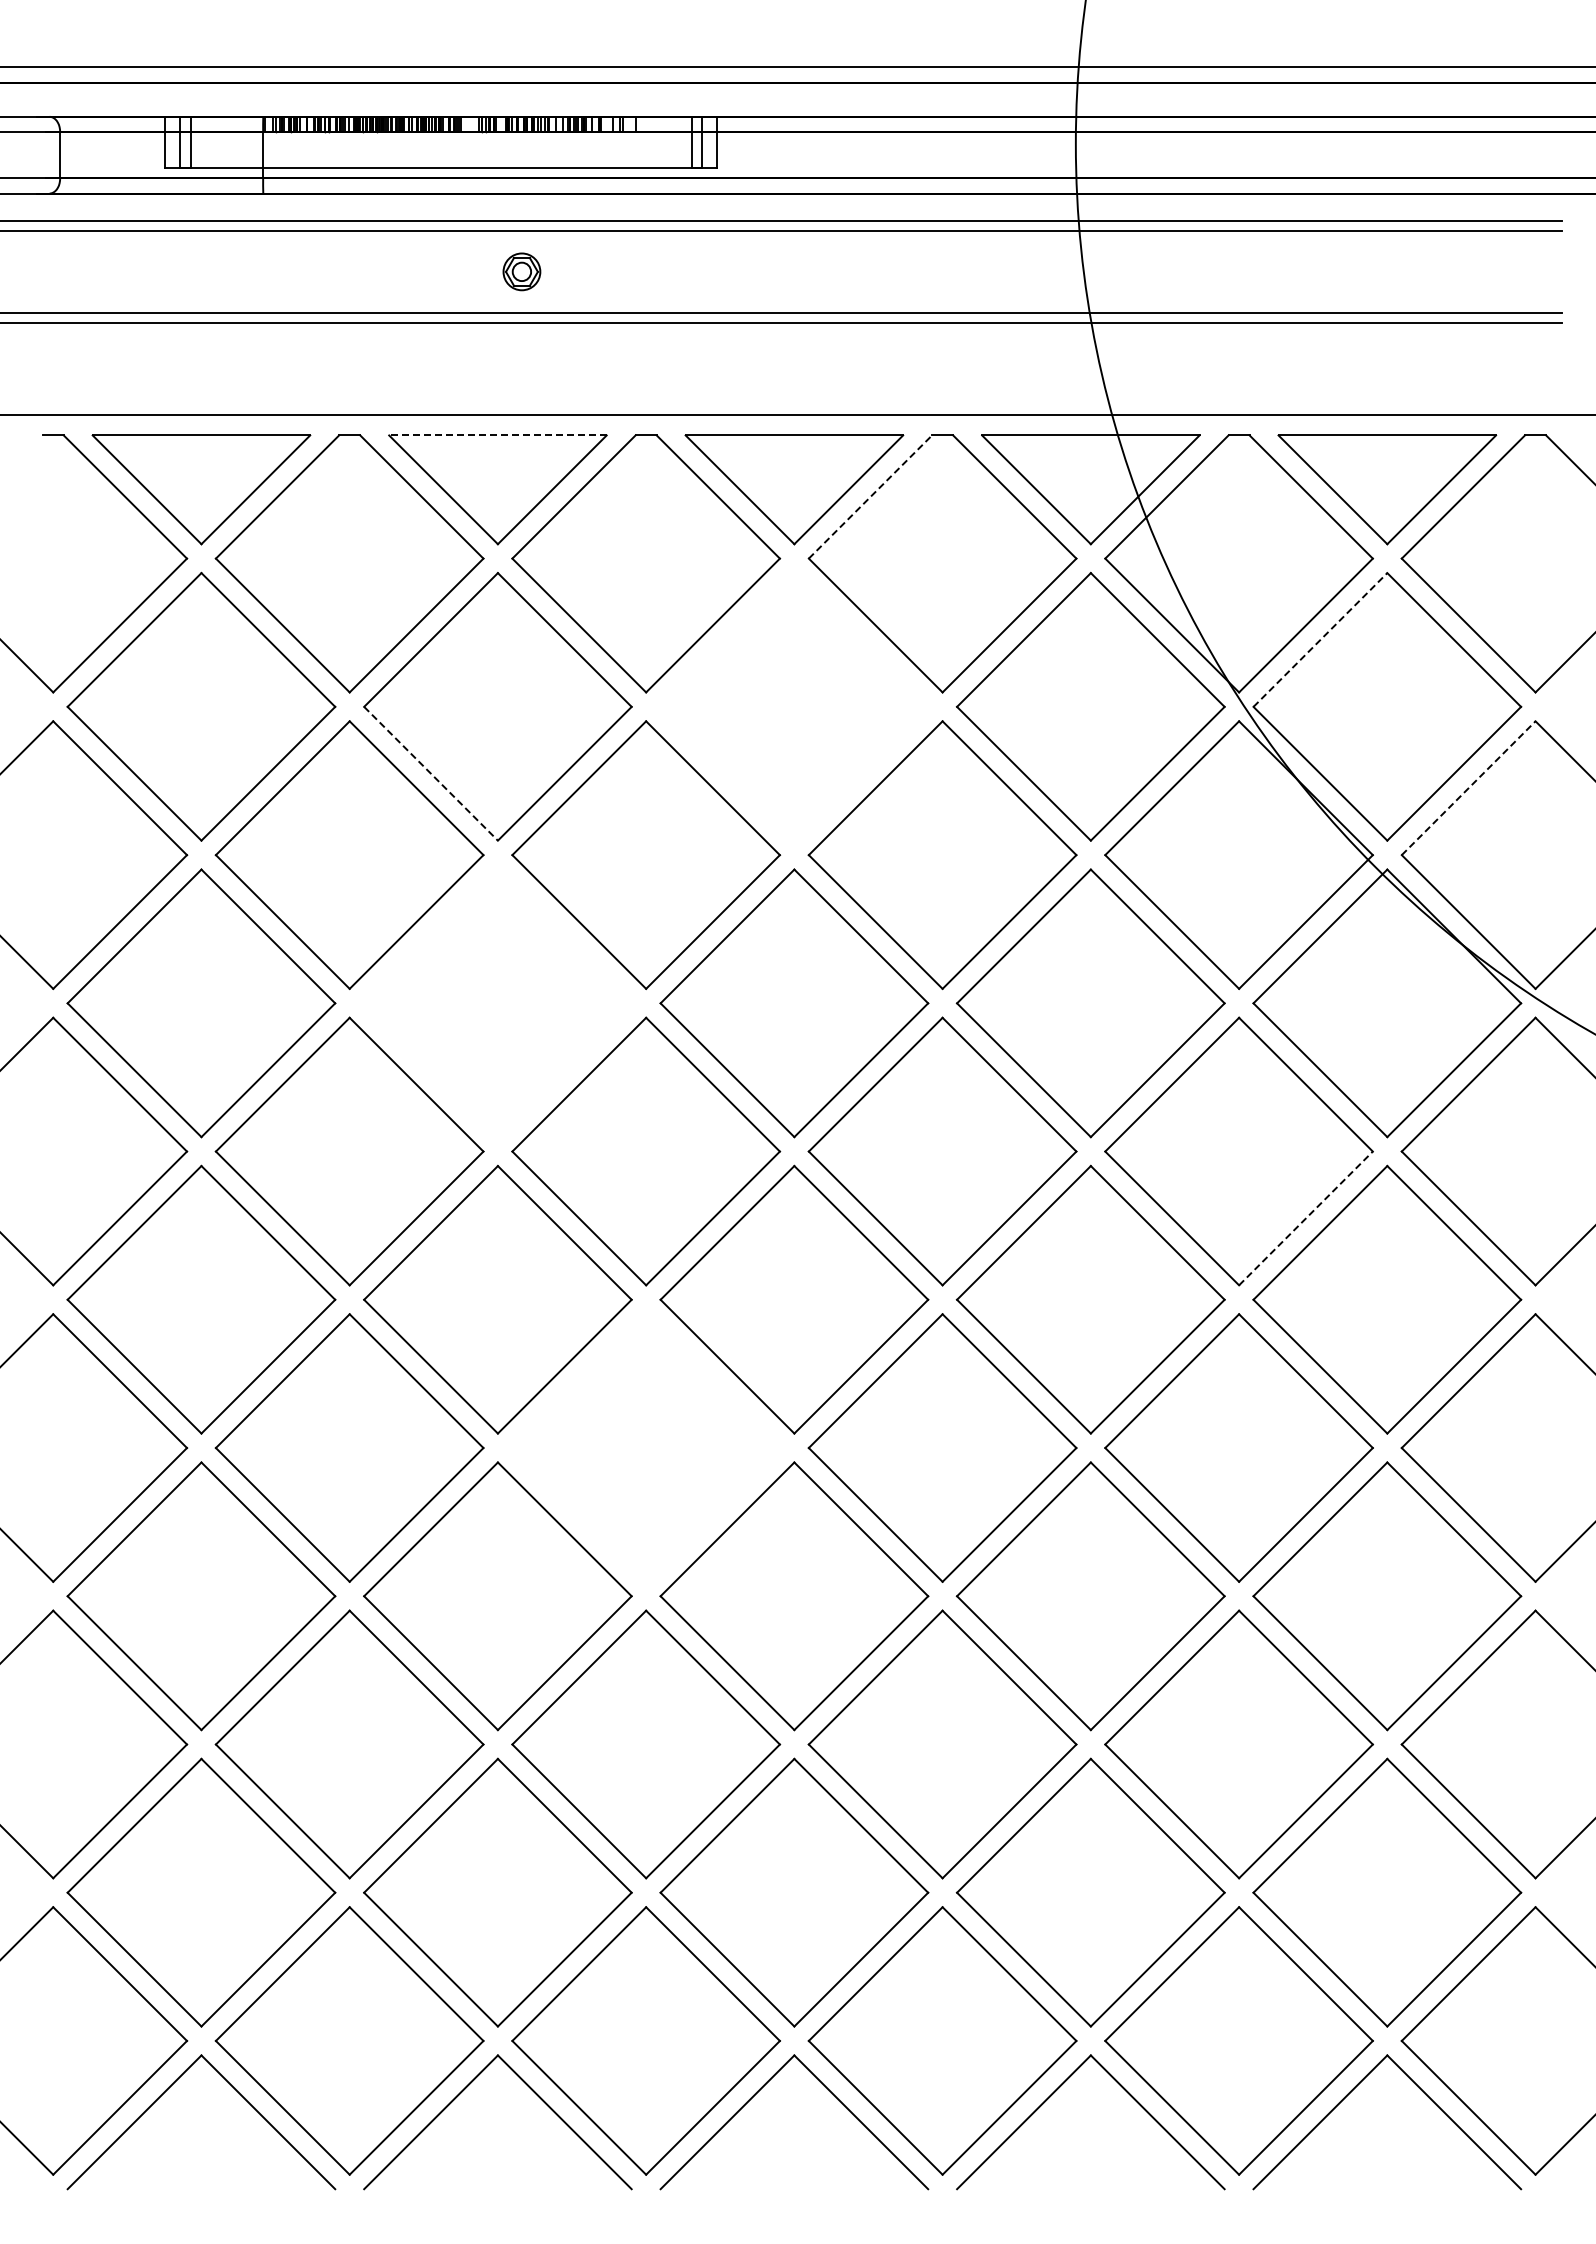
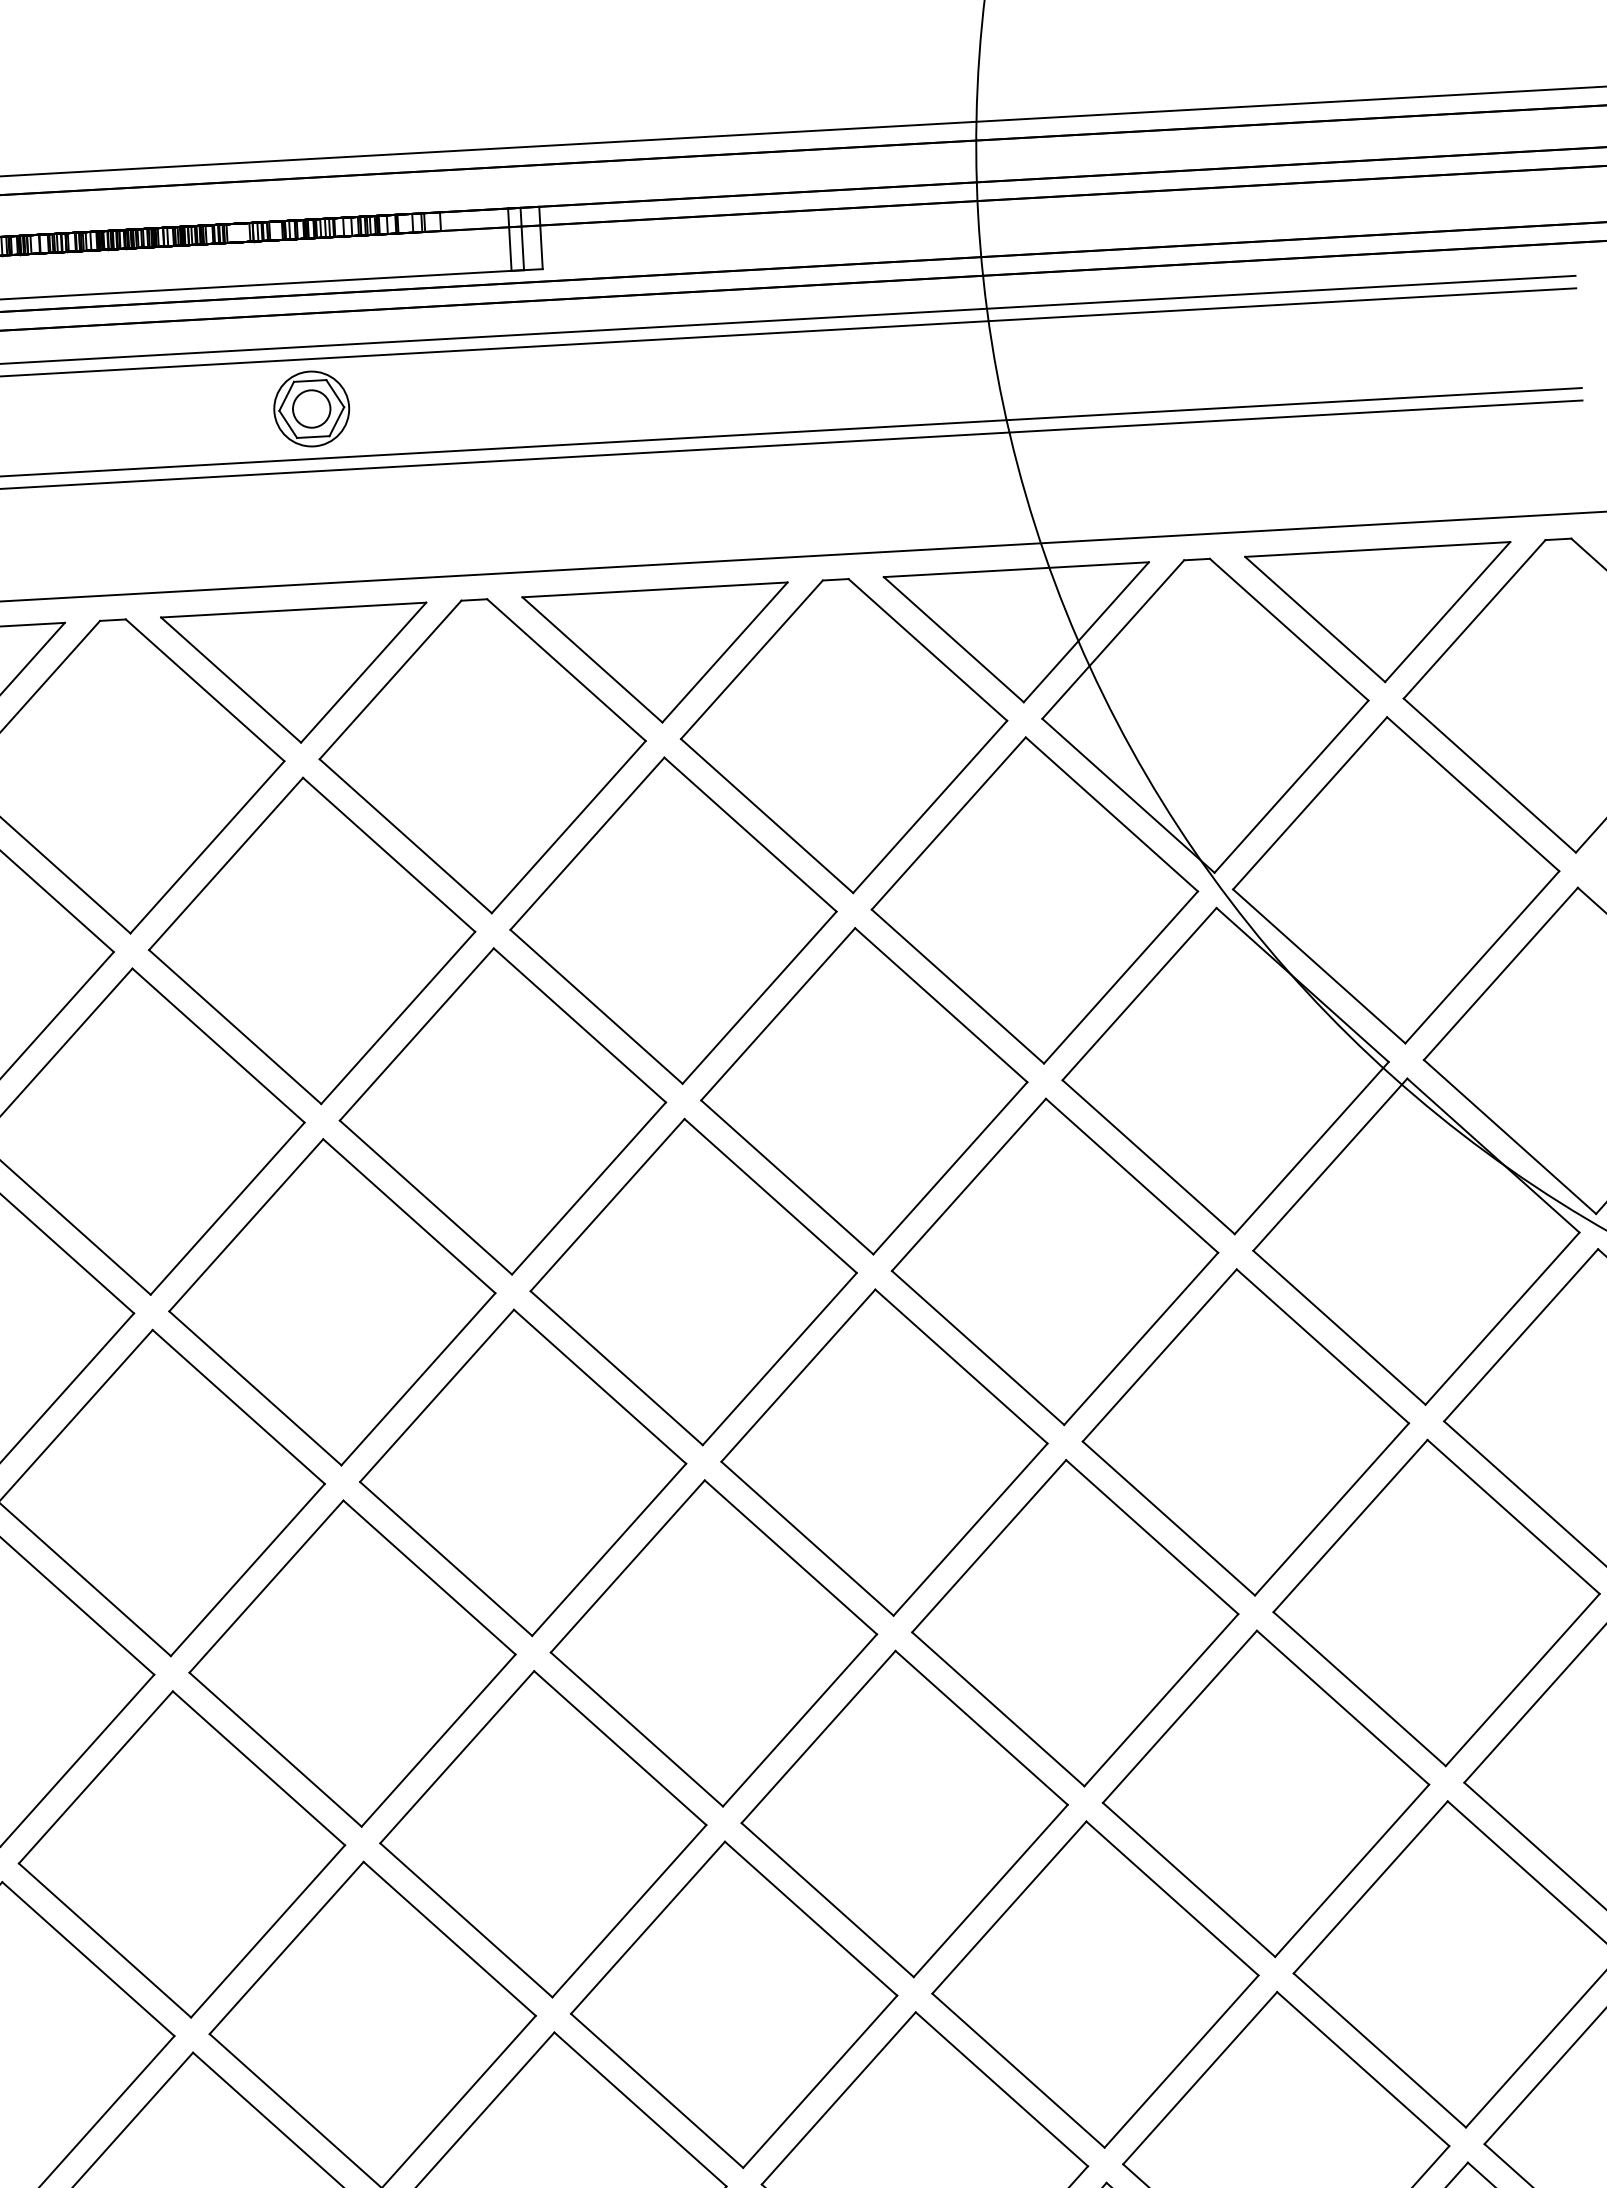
part: (521, 271) -> (311, 408), size x1.67
line: (497, 435) -> (293, 610), dashed -> solid
line: (870, 496) -> (751, 659), dashed -> solid
line: (1320, 639) -> (1310, 802), dashed -> solid
part: (794, 706) -> (673, 920), added
line: (431, 773) -> (235, 1026), dashed -> solid
line: (1468, 788) -> (1500, 974), dashed -> solid
part: (497, 1003) -> (331, 1302), added
line: (1305, 1218) -> (1331, 1509), dashed -> solid
part: (645, 1447) -> (542, 1833), added

